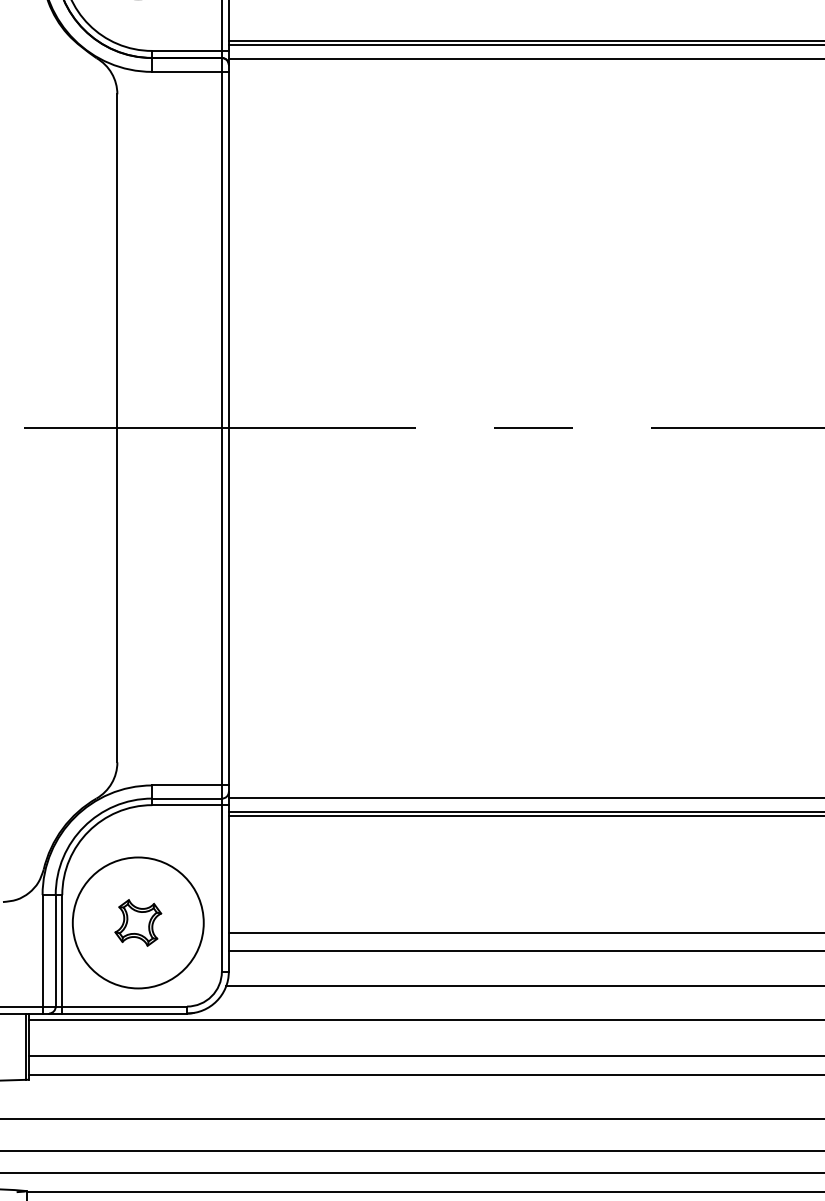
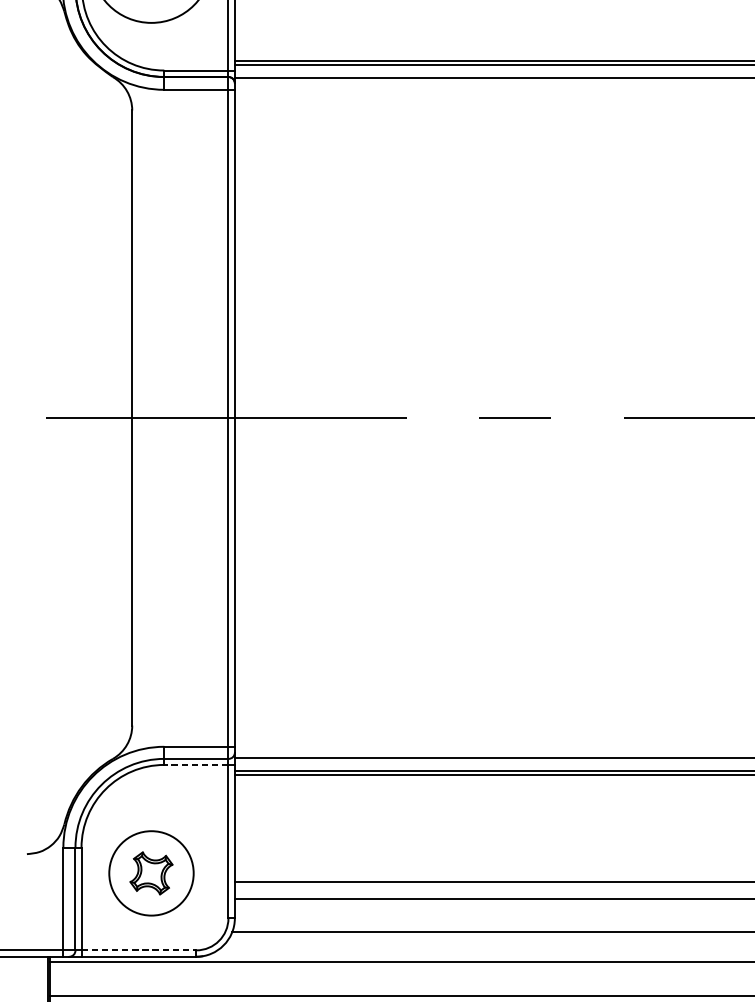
line: (187, 805) -> (196, 765), solid -> dashed
circle: (137, 922) -> (150, 872), size x0.7
line: (125, 1006) -> (139, 950), solid -> dashed

